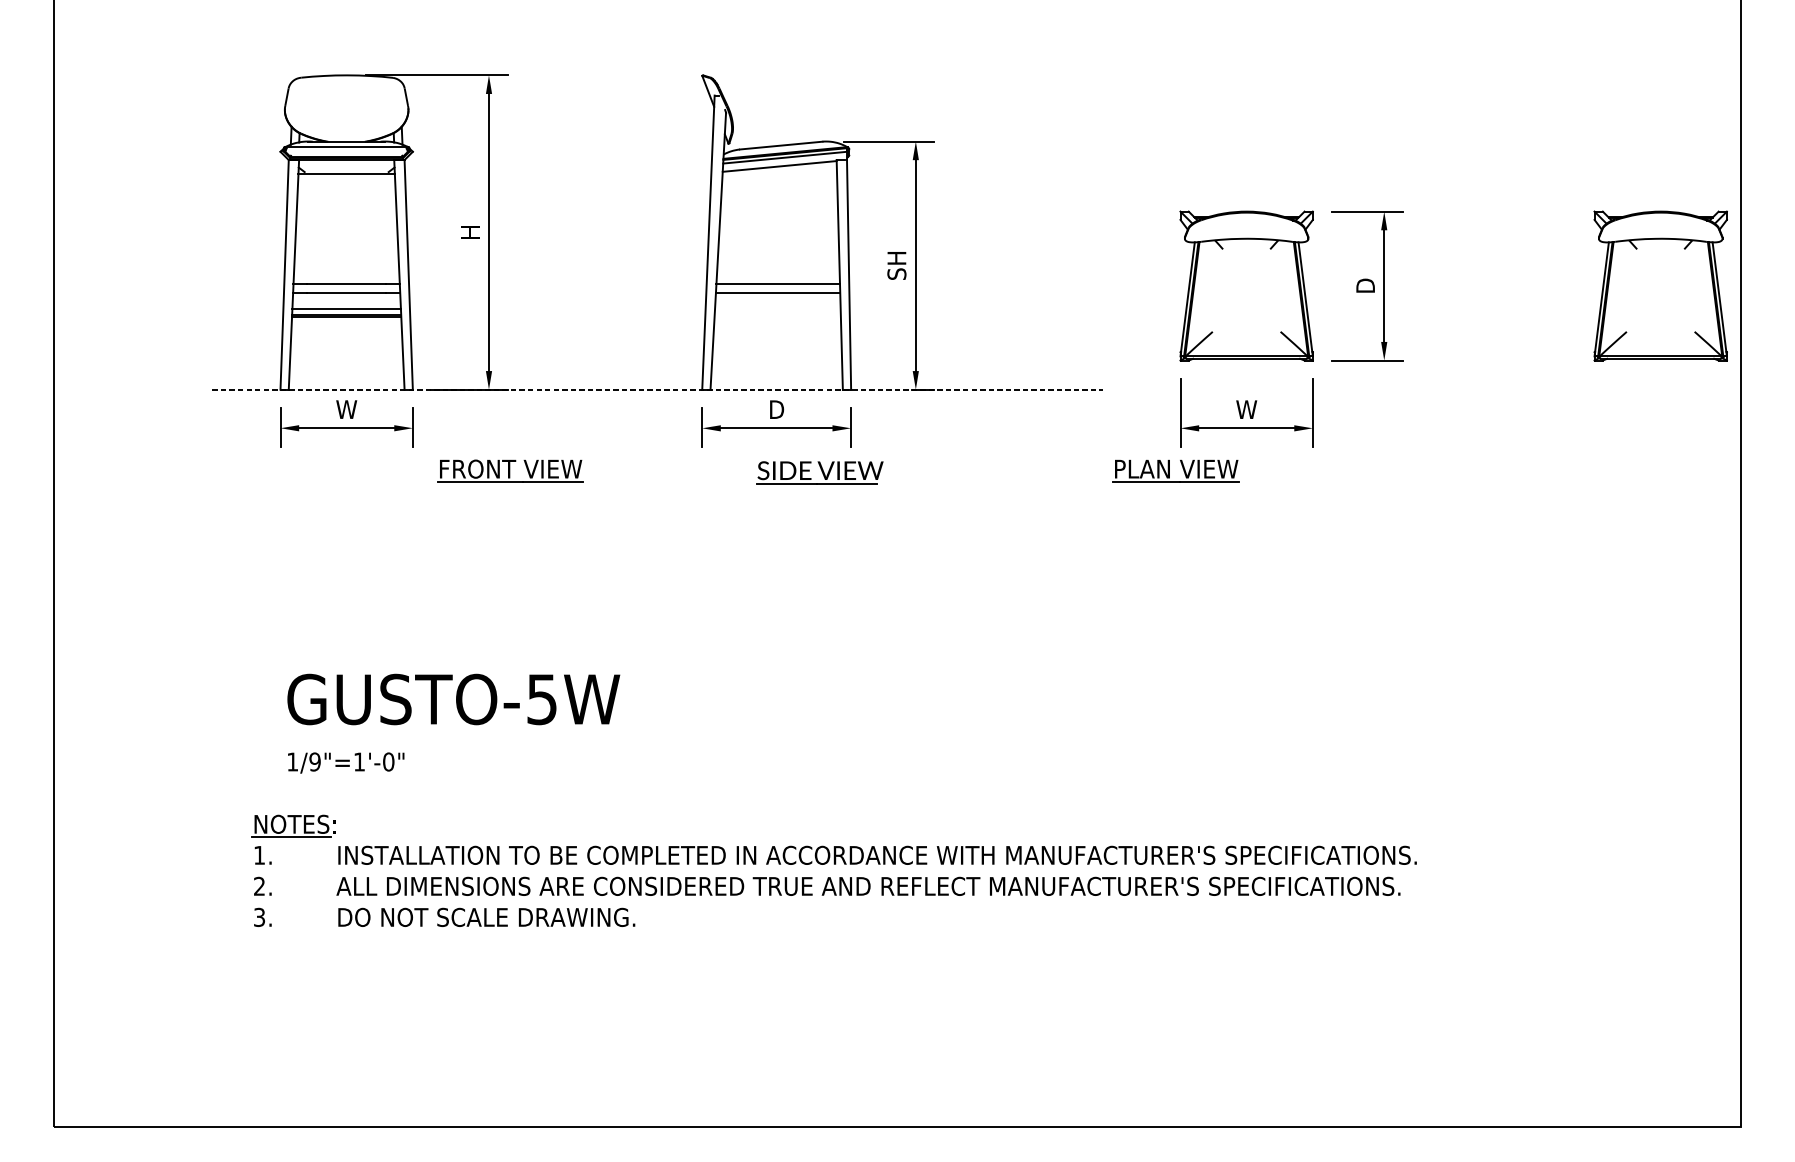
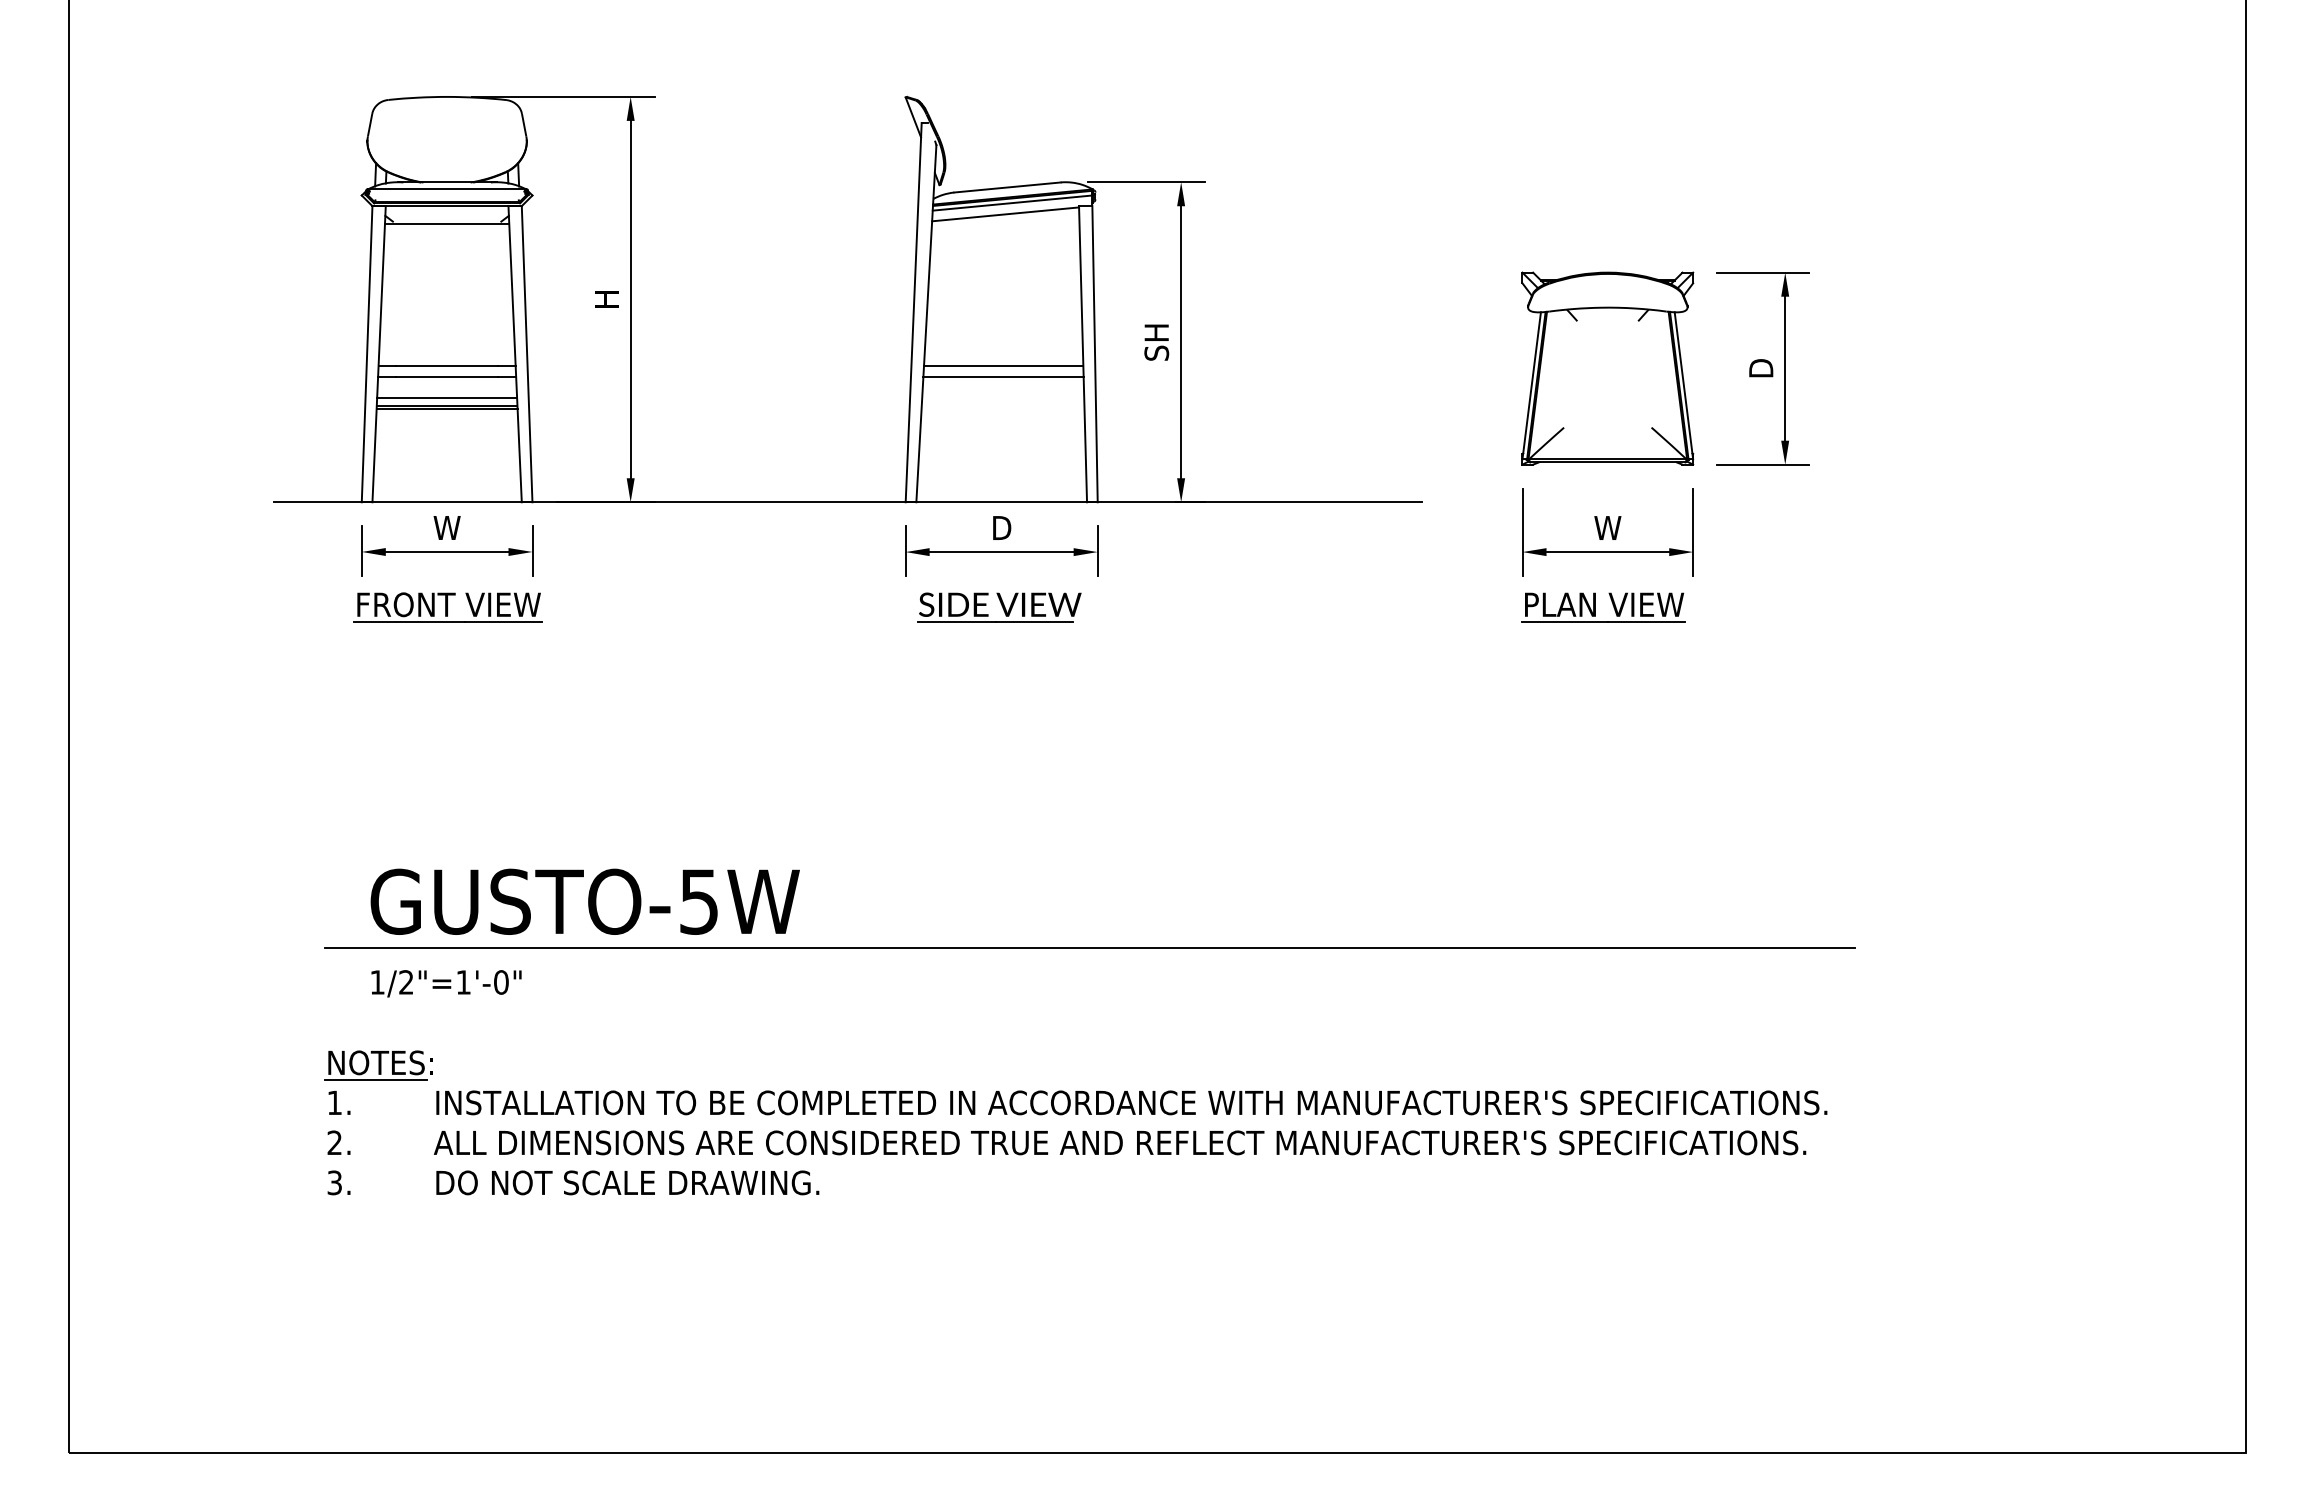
part: (1660, 285) -> (2141, 368), removed
line: (657, 389) -> (848, 502), dashed -> solid
part: (509, 471) -> (447, 607), moved
part: (1169, 471) -> (1595, 607), moved
part: (819, 472) -> (999, 607), moved
line: (844, 735) -> (1089, 948), added
text: (315, 762) -> (406, 982), 1/9"=1'-0" -> 1/2"=1'-0"

